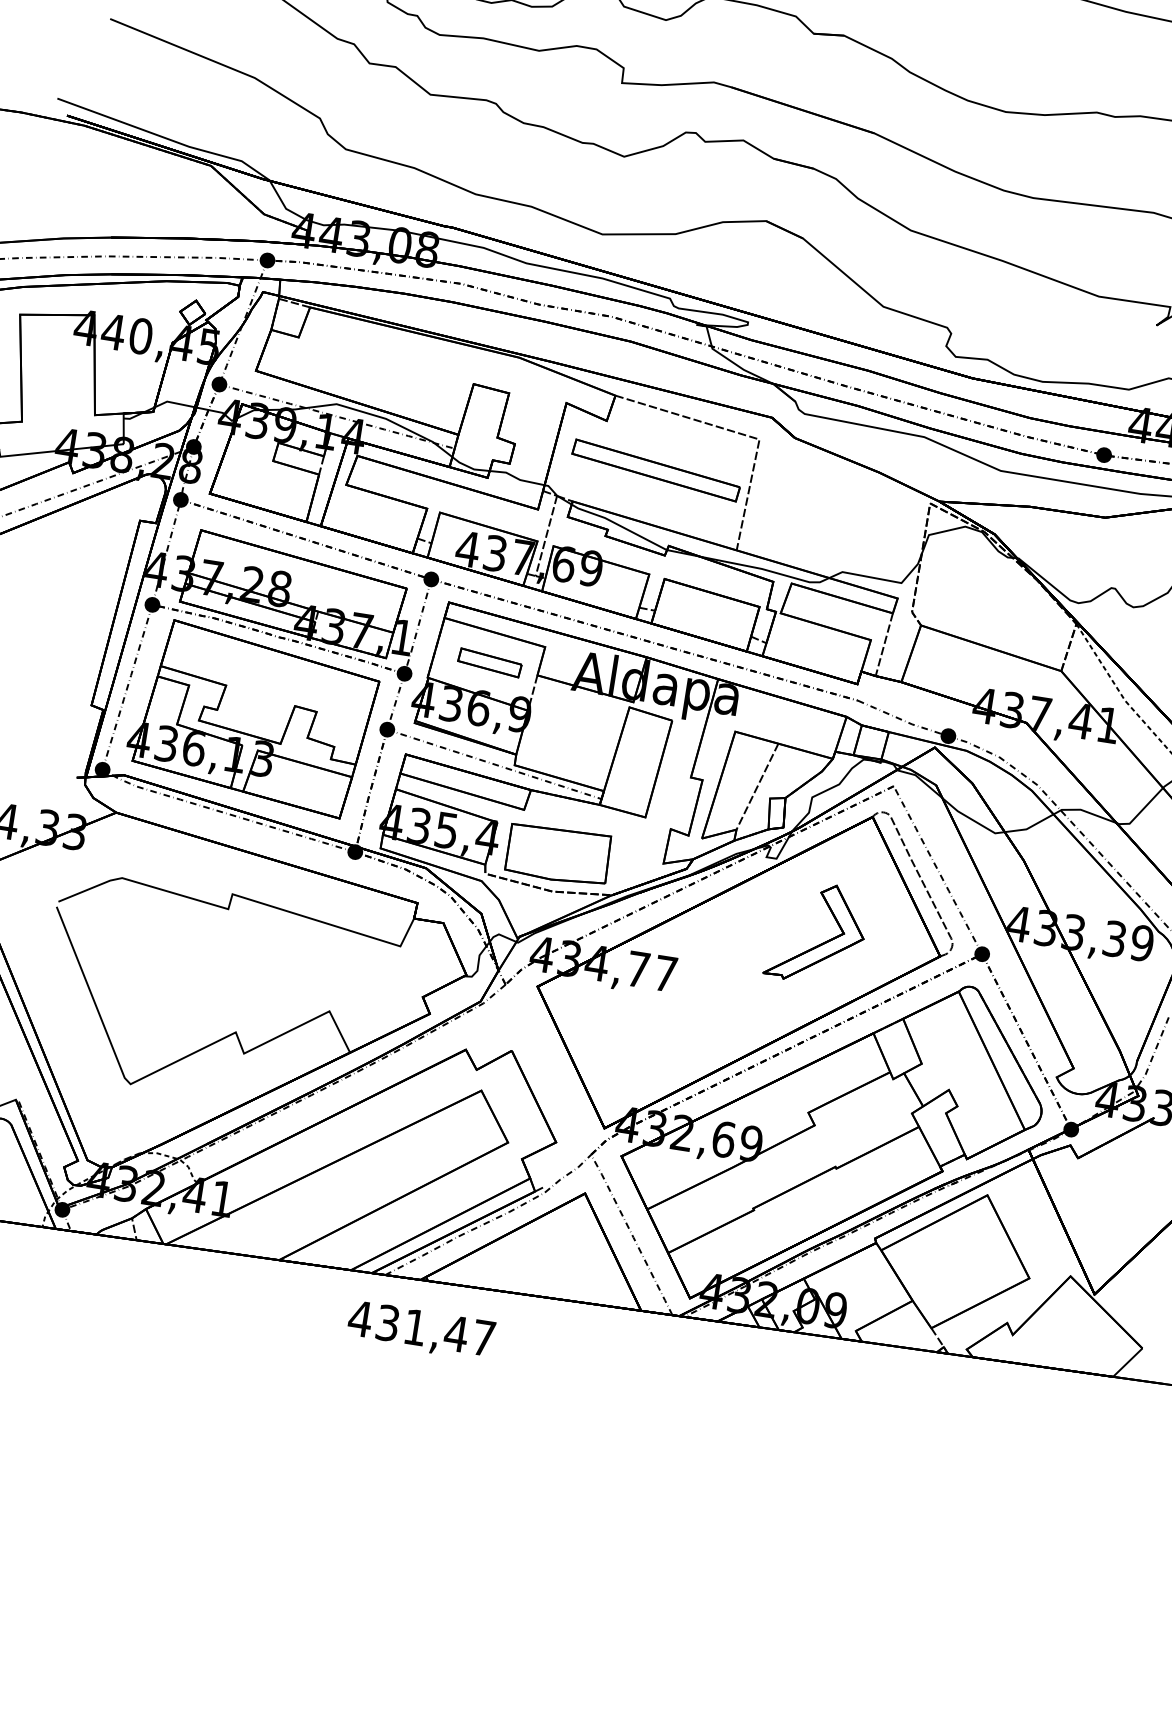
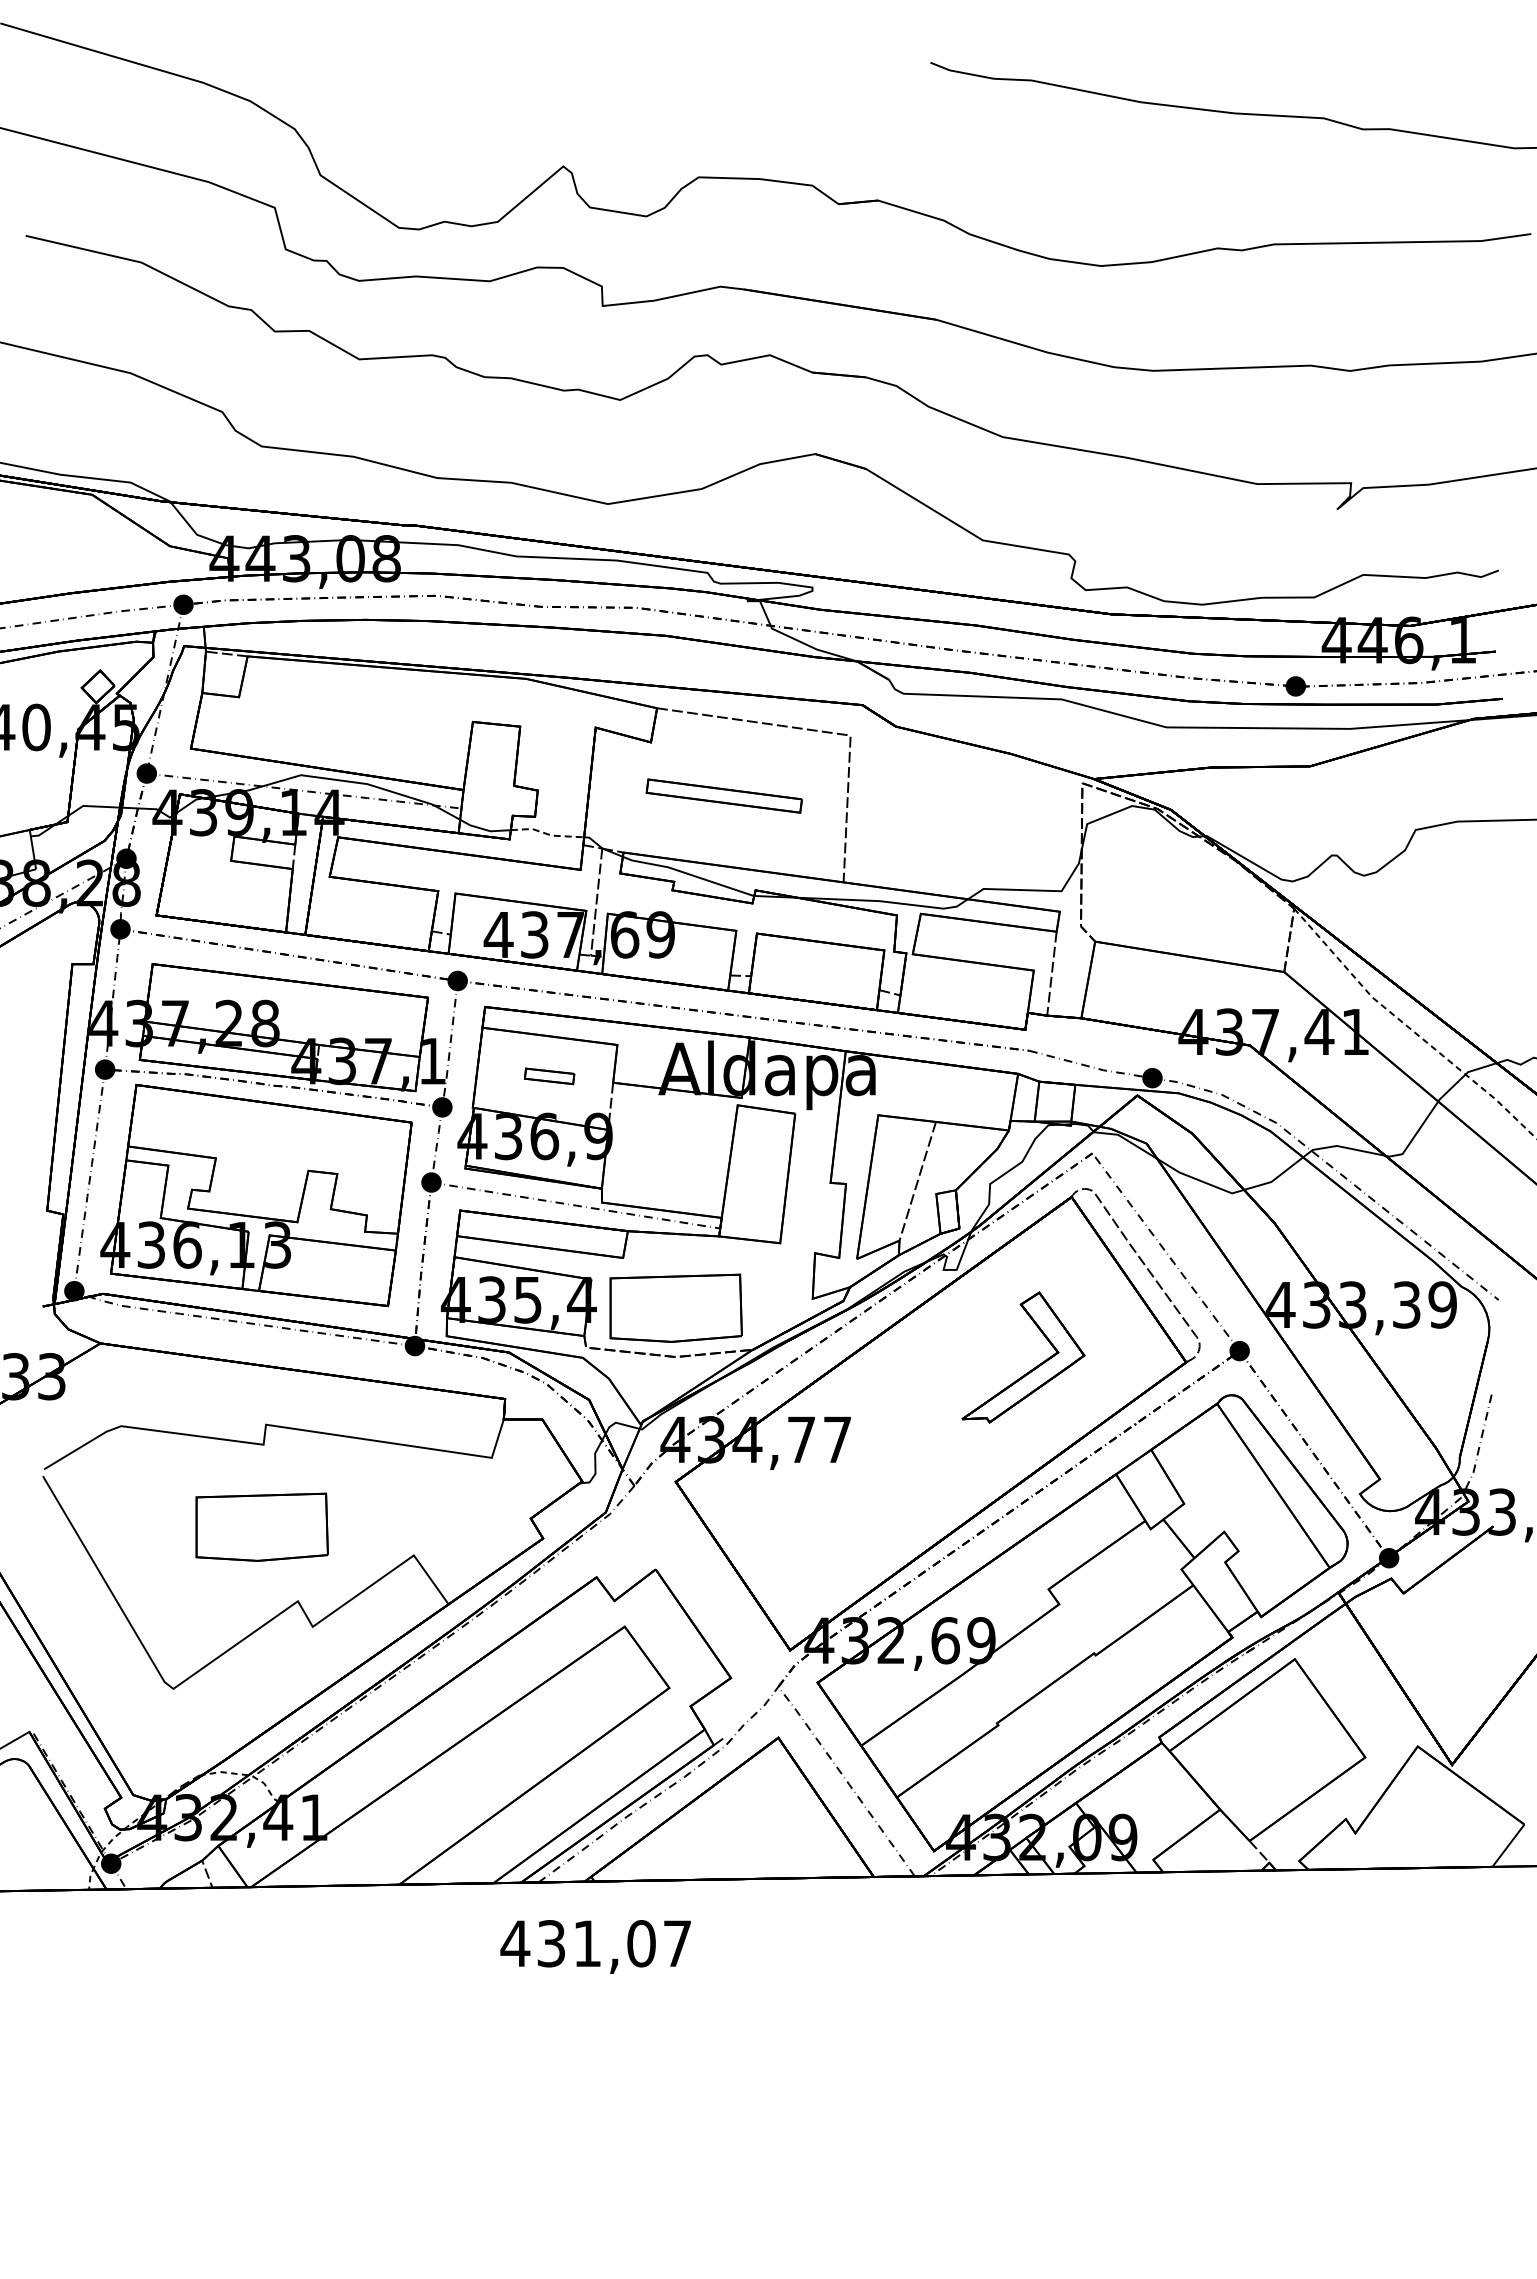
part: (656, 470) -> (724, 795), size x0.7
line: (517, 478) -> (547, 834), solid -> dashed
part: (489, 663) -> (549, 1076), size x0.6
part: (216, 971) -> (261, 1526), added
text: (456, 1333) -> (641, 1943), 431,47 -> 431,07

